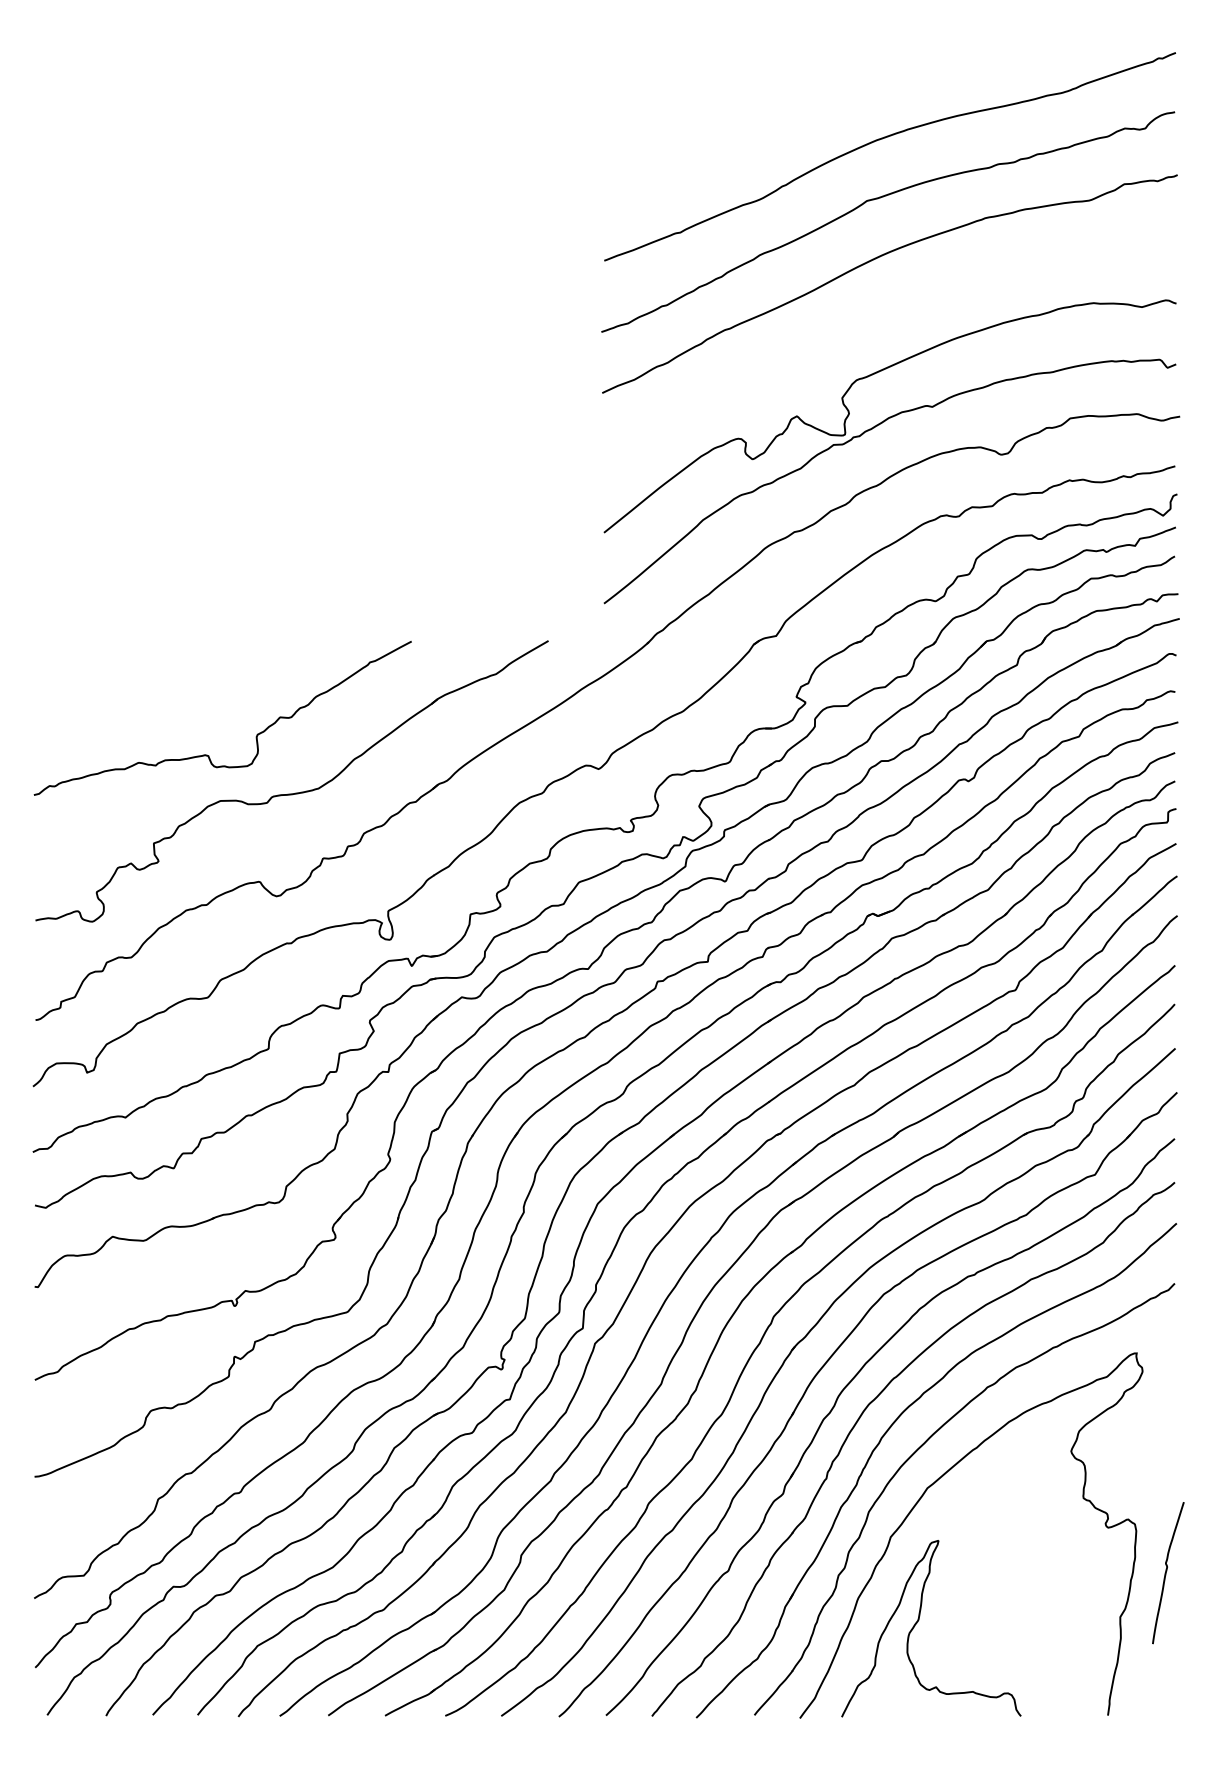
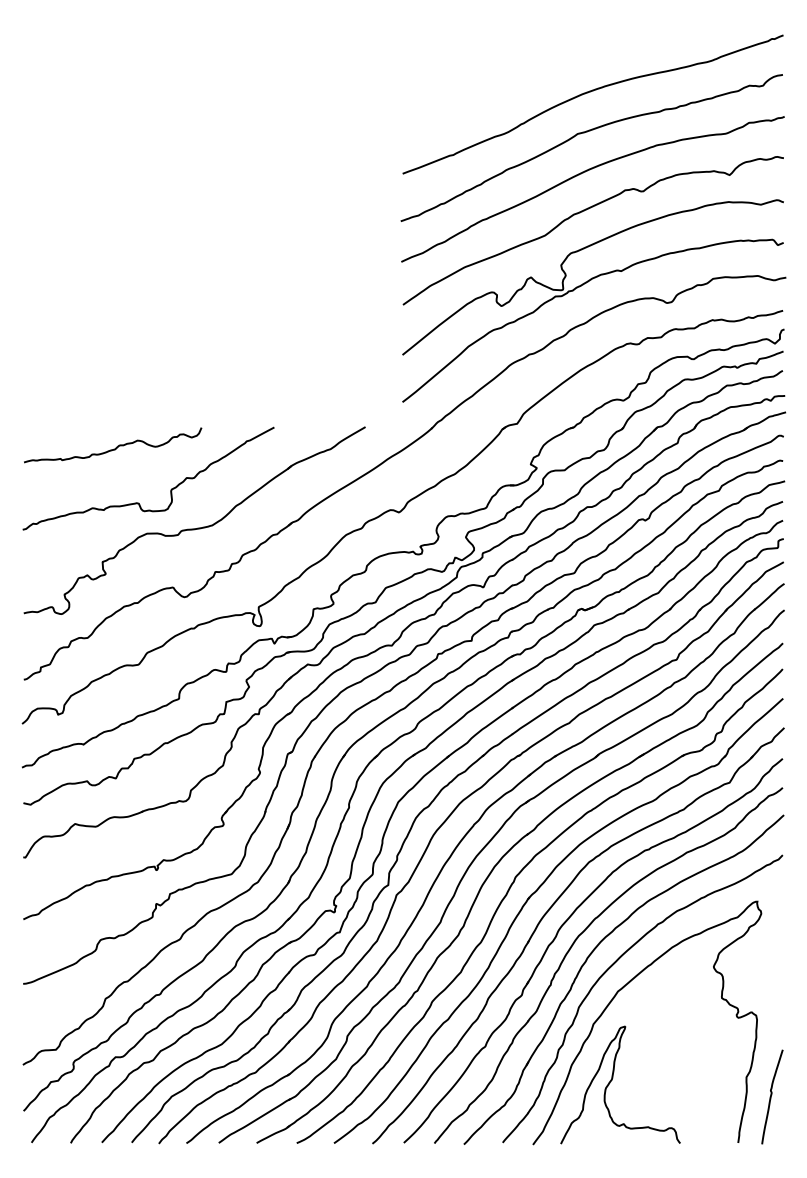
curve: (874, 318) -> (582, 212), added
curve: (173, 671) -> (115, 447), added
curve: (1166, 1572) -> (771, 1096), moved

